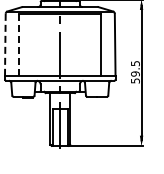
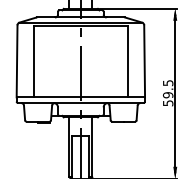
line: (5, 44) -> (17, 60), dashed -> solid
line: (19, 45) -> (33, 62), dashed -> solid

